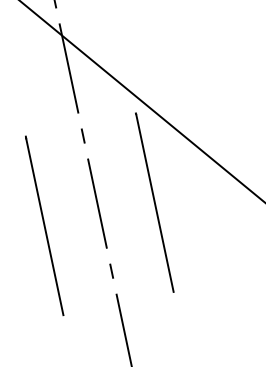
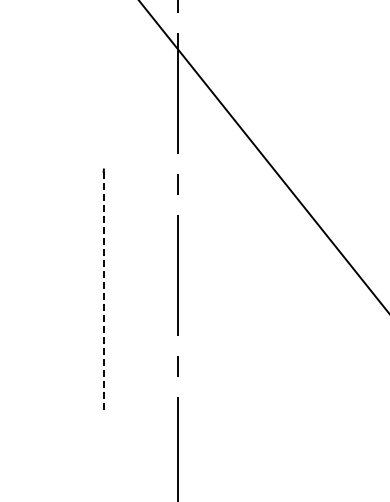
line: (154, 202) -> (251, 289), removed
line: (44, 227) -> (103, 291), solid -> dashed

